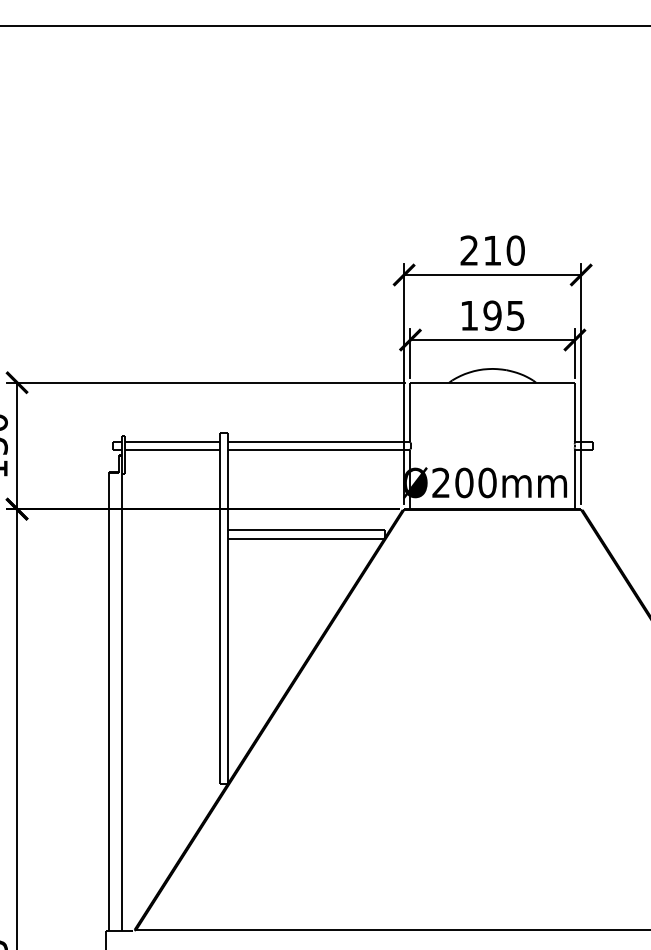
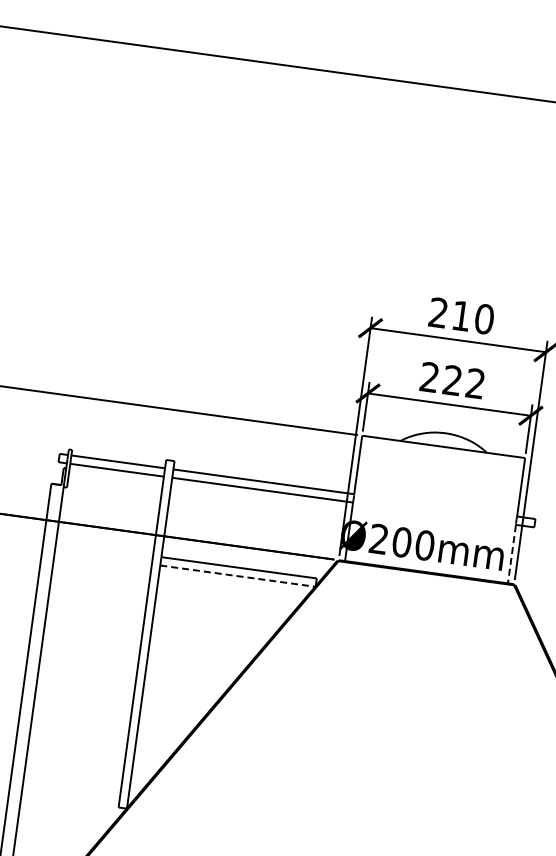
text: (492, 315) -> (452, 380), 195 -> 222
line: (574, 480) -> (511, 554), solid -> dashed
line: (306, 538) -> (238, 575), solid -> dashed

